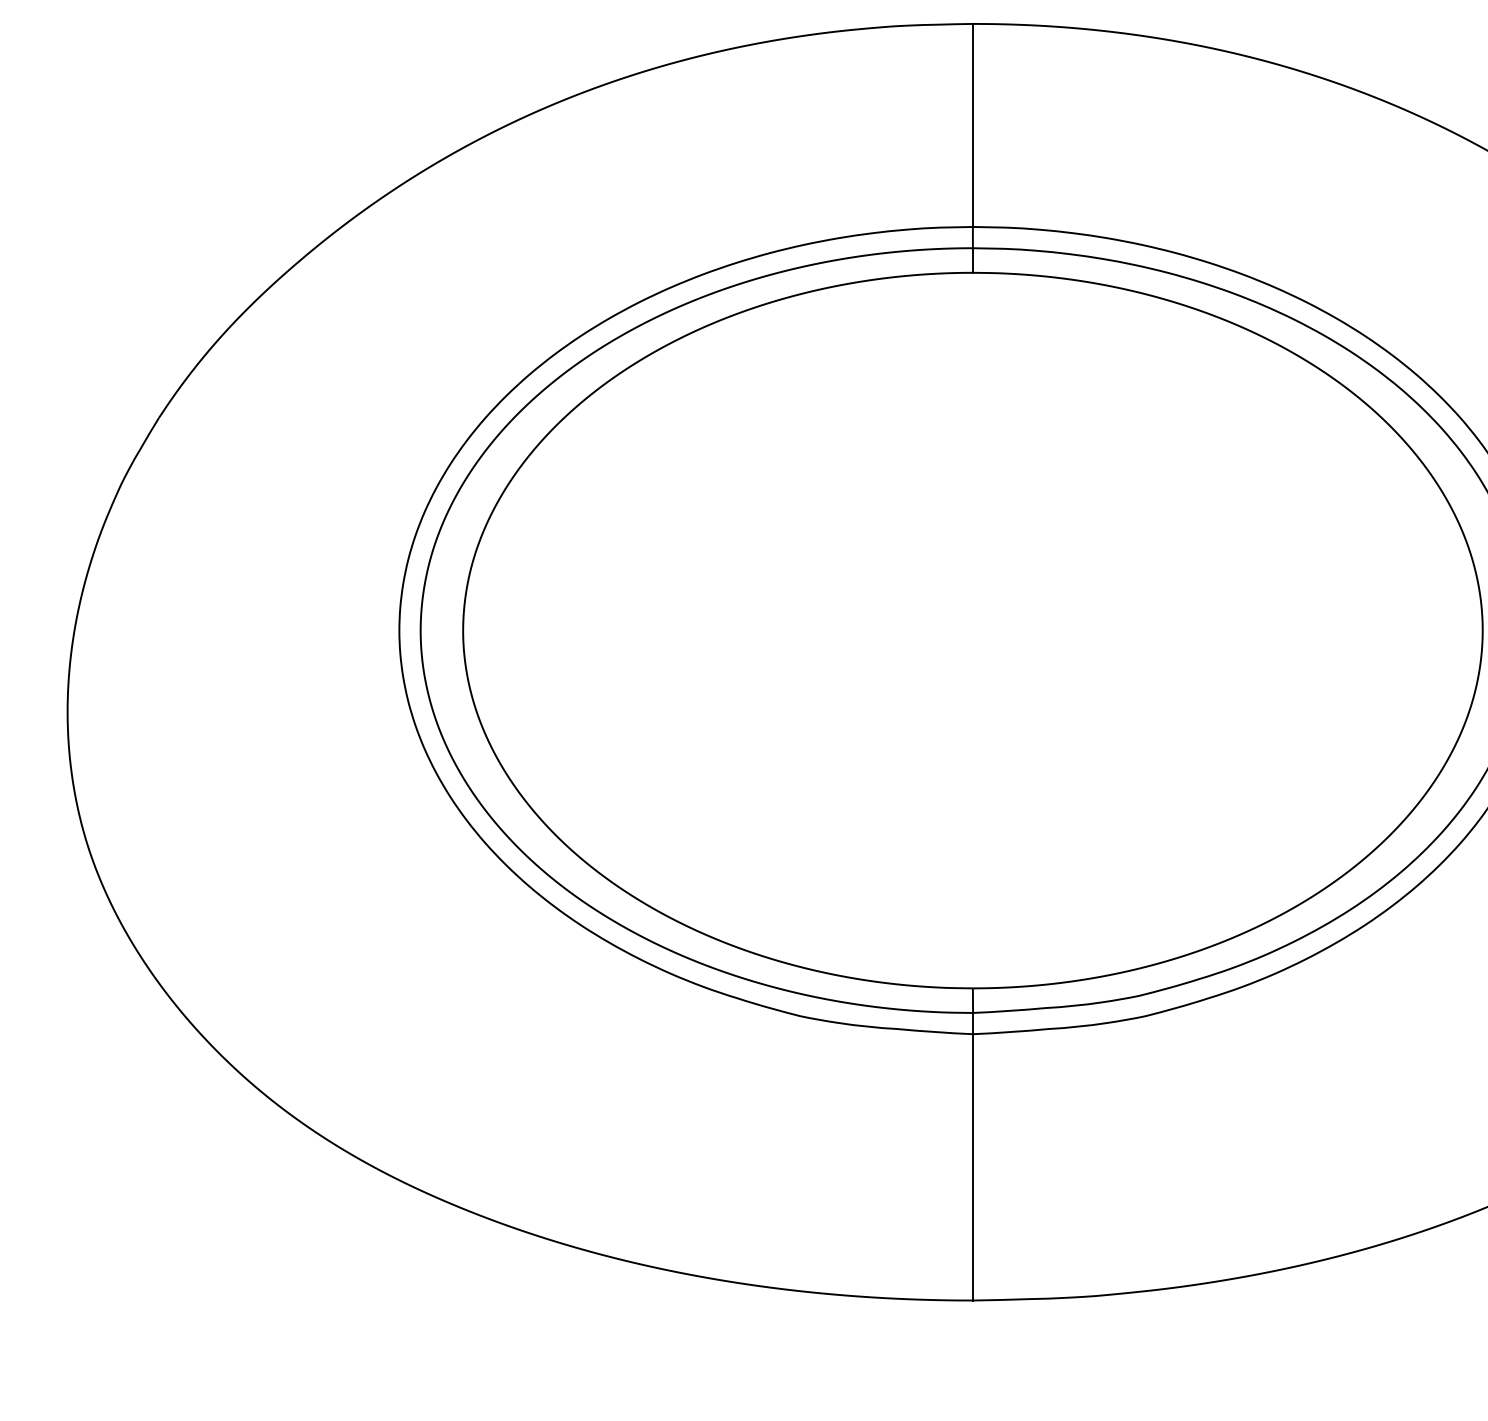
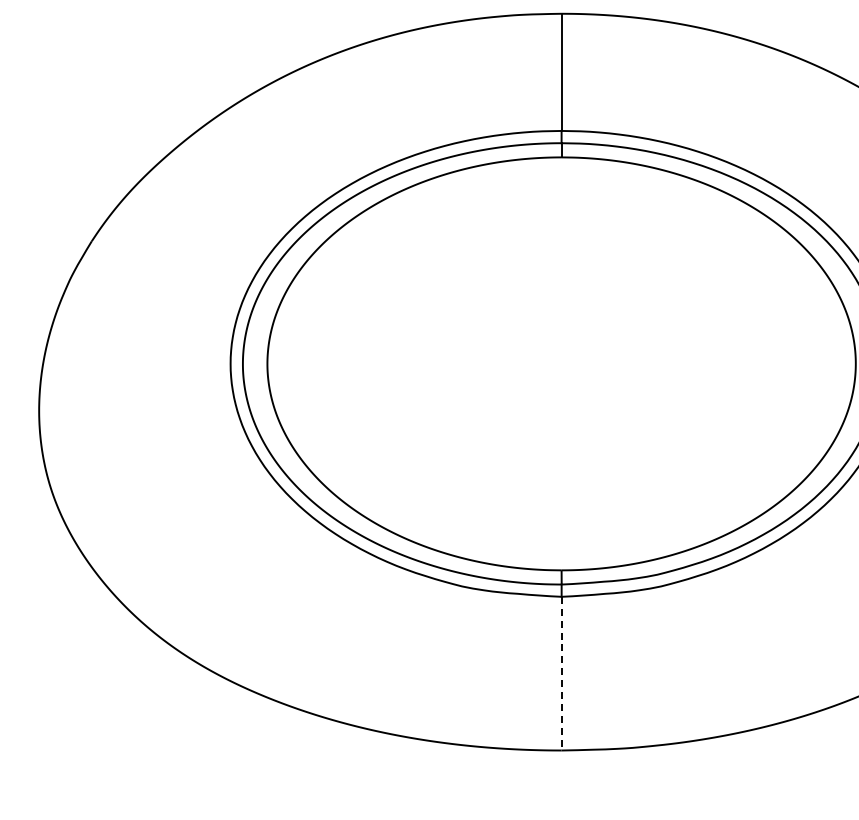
line: (972, 1167) -> (561, 673), solid -> dashed

